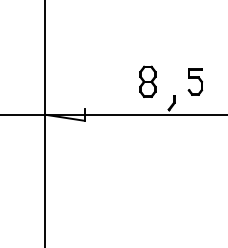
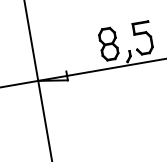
part: (147, 81) -> (108, 44), size x1.43
part: (195, 81) -> (143, 37), size x1.67

